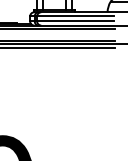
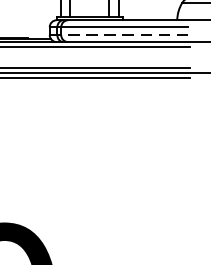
line: (75, 21) -> (124, 35), solid -> dashed

